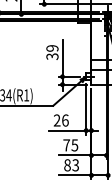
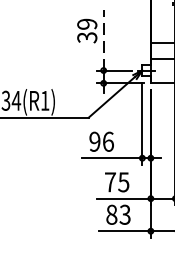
line: (62, 58) -> (103, 40), solid -> dashed
text: (56, 120) -> (93, 141), 26 -> 96

